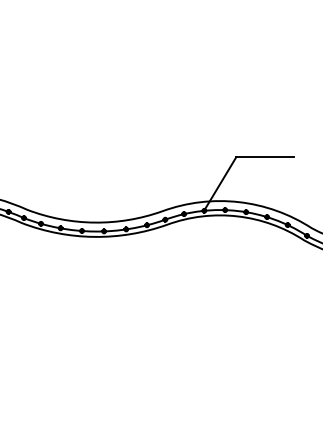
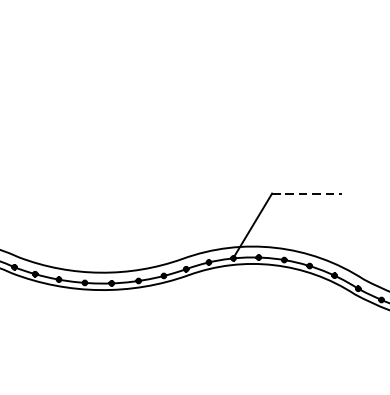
line: (264, 157) -> (306, 193), solid -> dashed

